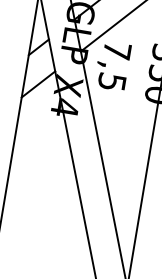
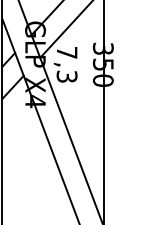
text: (112, 81) -> (67, 76), 7,5 -> 7,3

